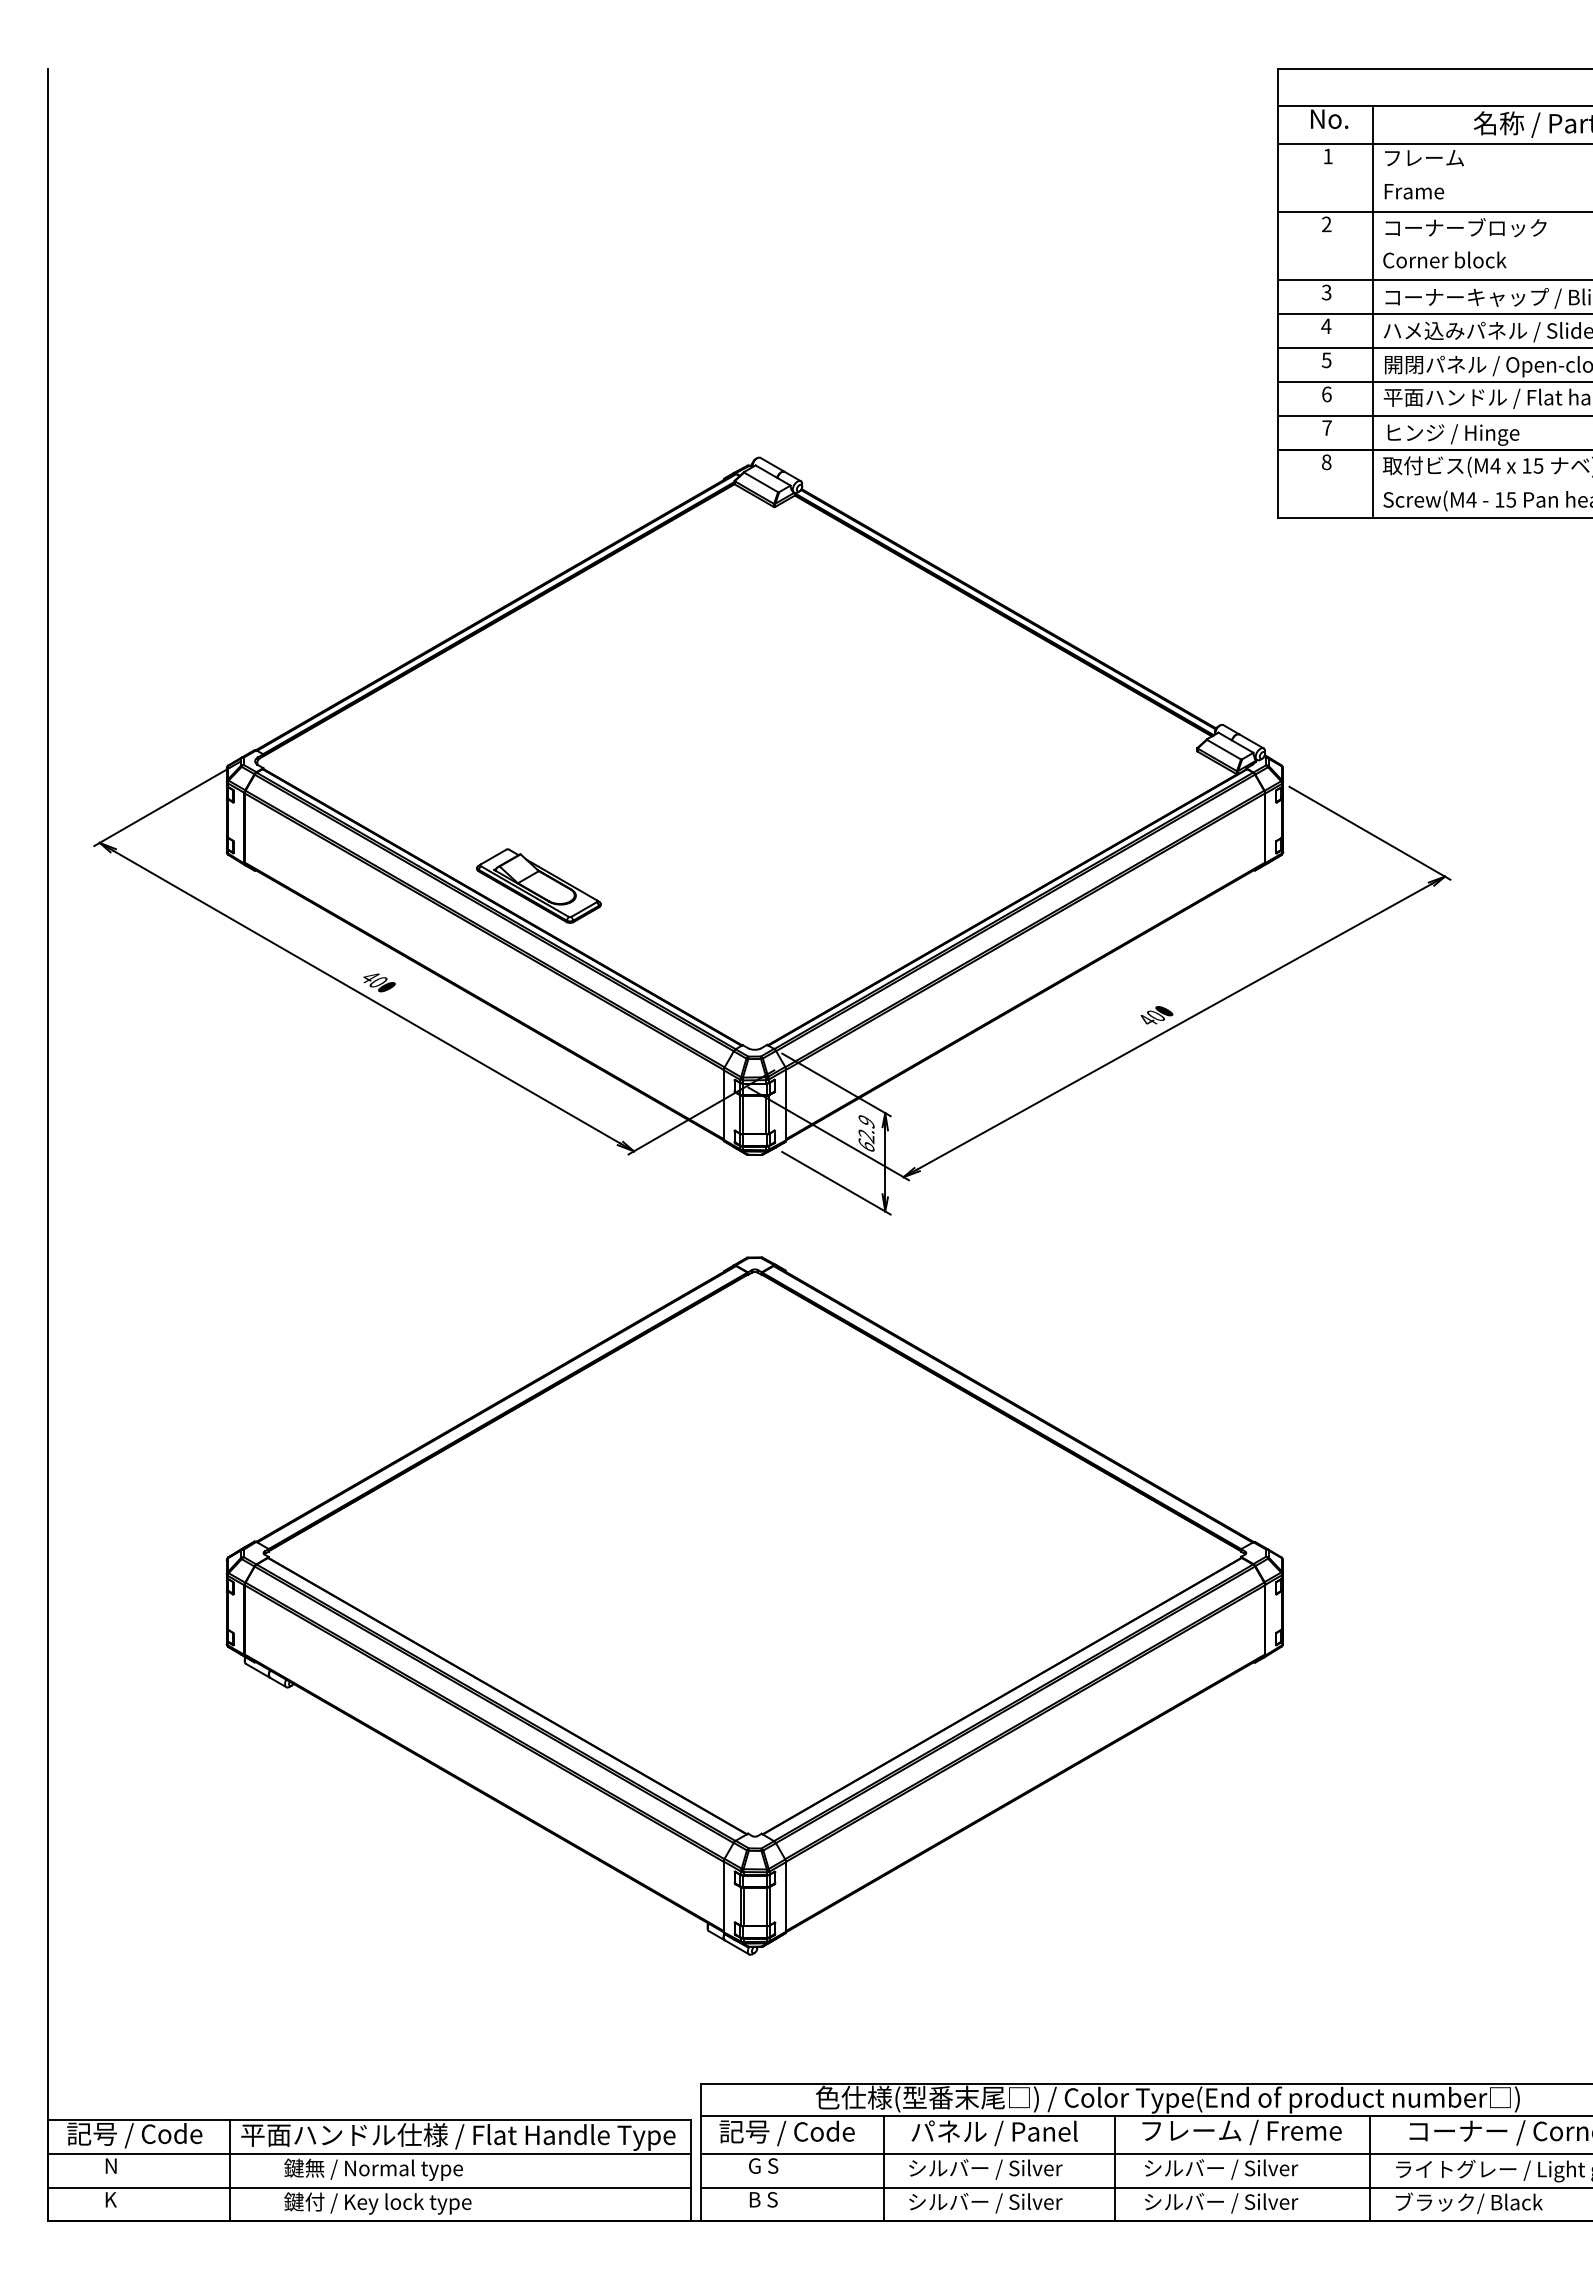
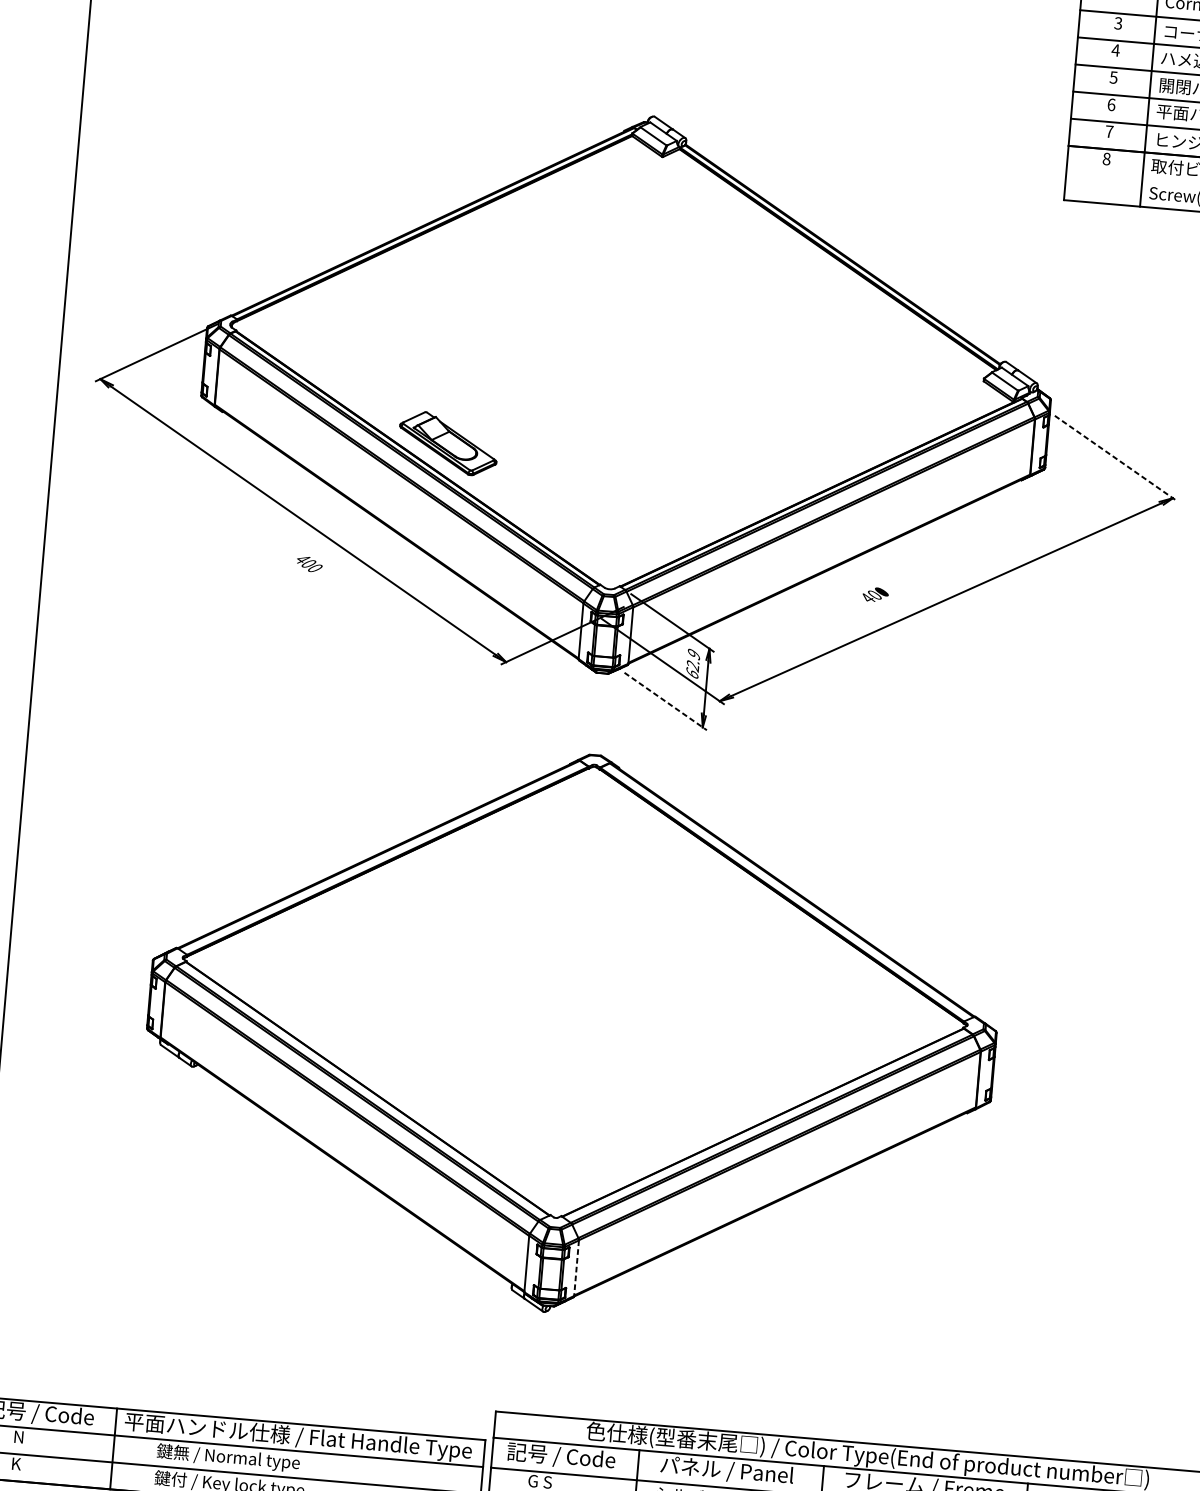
line: (1369, 833) -> (1115, 458), solid -> dashed
text: (379, 982) -> (309, 564), moved
text: (1156, 1015) -> (875, 594), moved
line: (836, 1183) -> (665, 701), solid -> dashed
line: (786, 1896) -> (576, 1267), solid -> dashed

